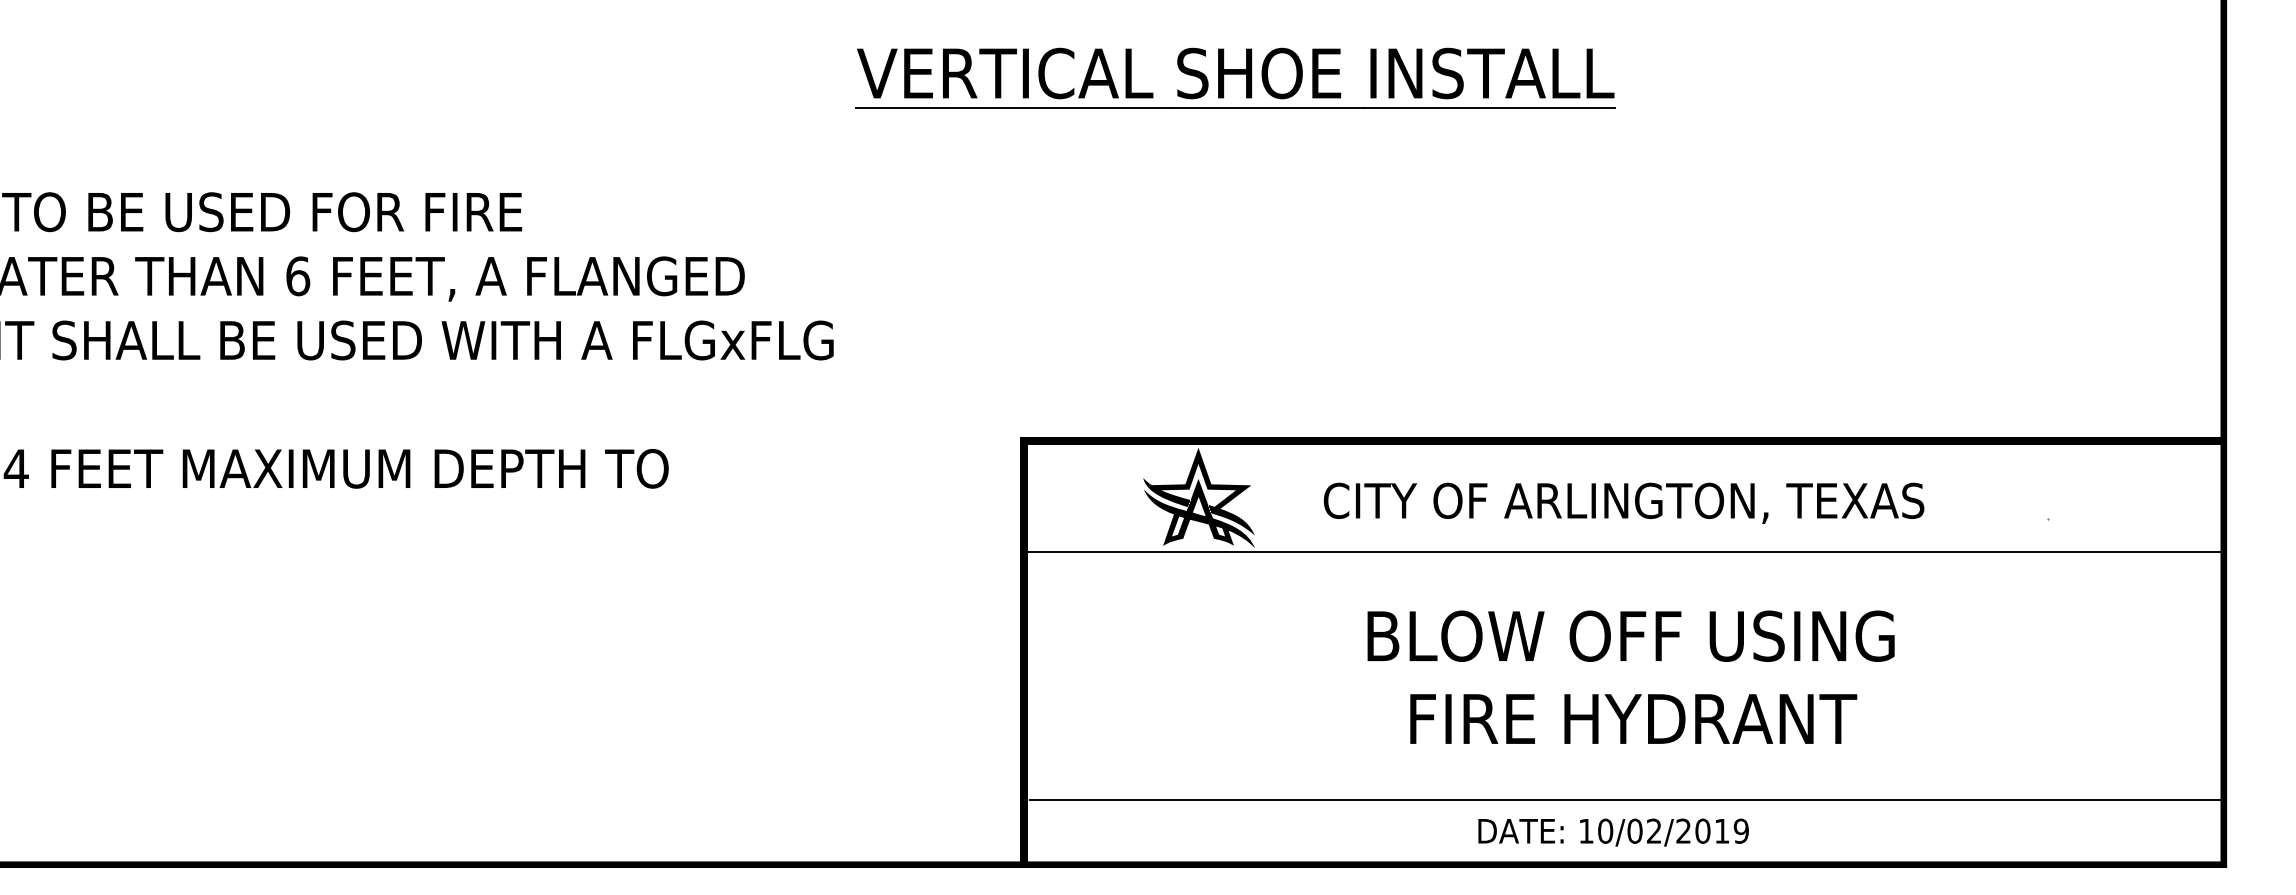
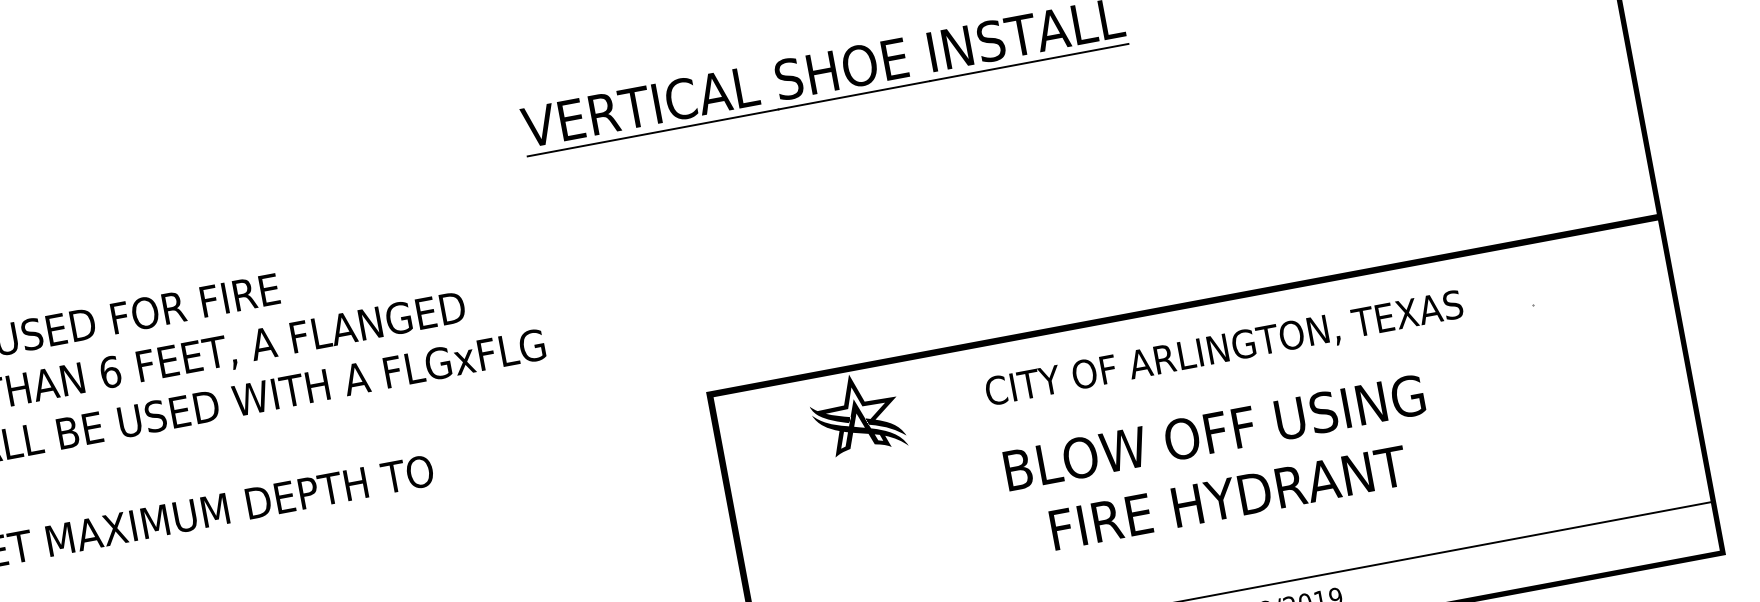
text: (1623, 502) -> (1223, 349), moved
line: (1623, 551) -> (1201, 393), removed
text: (1630, 676) -> (1220, 464), moved

